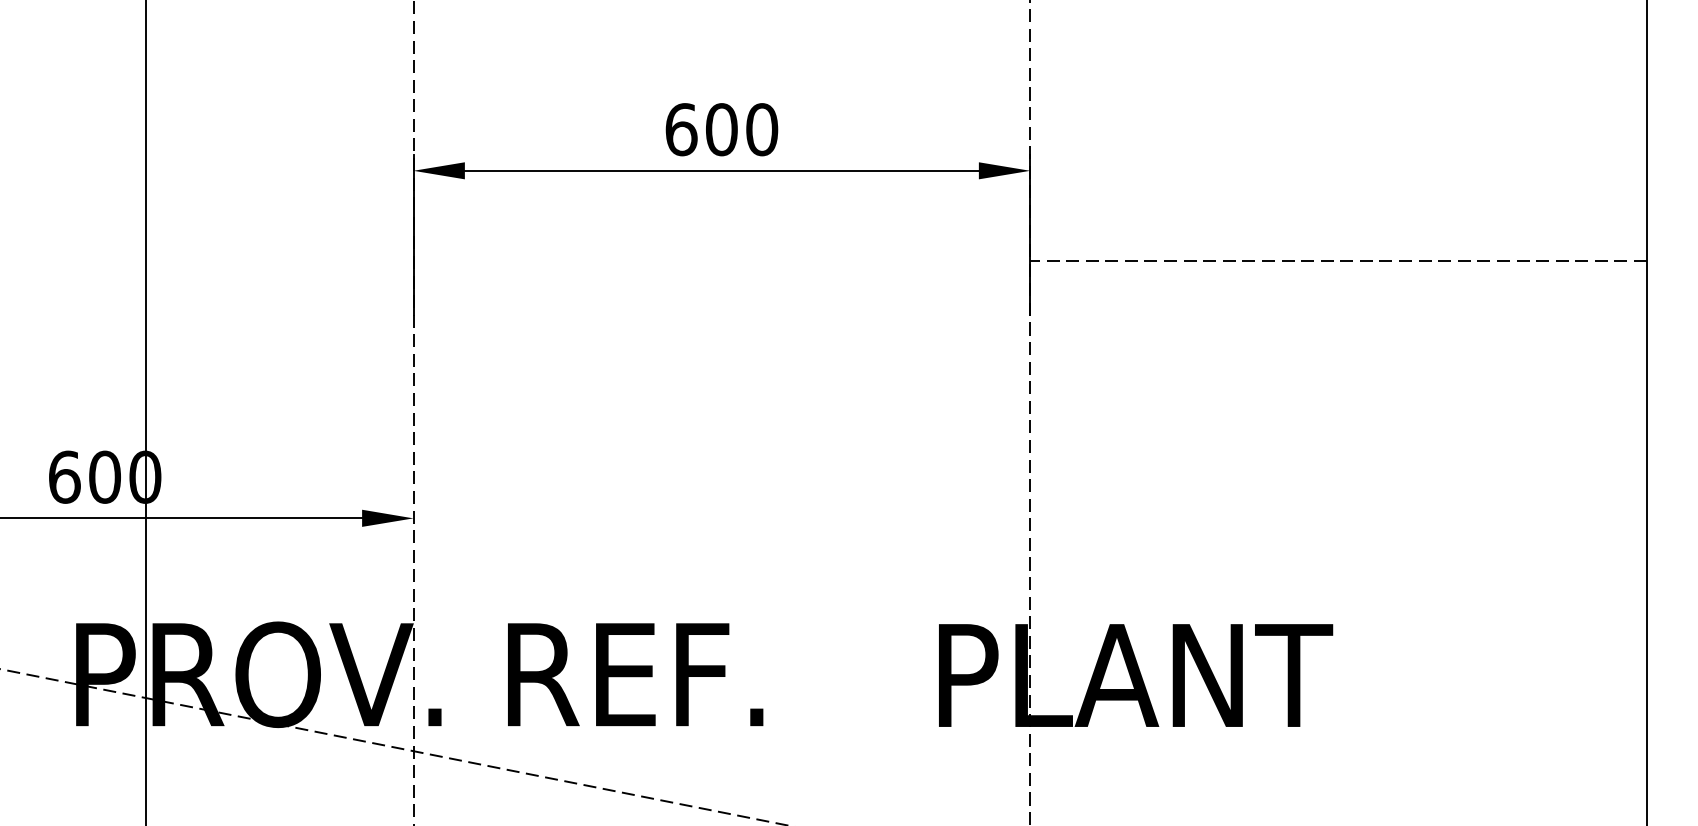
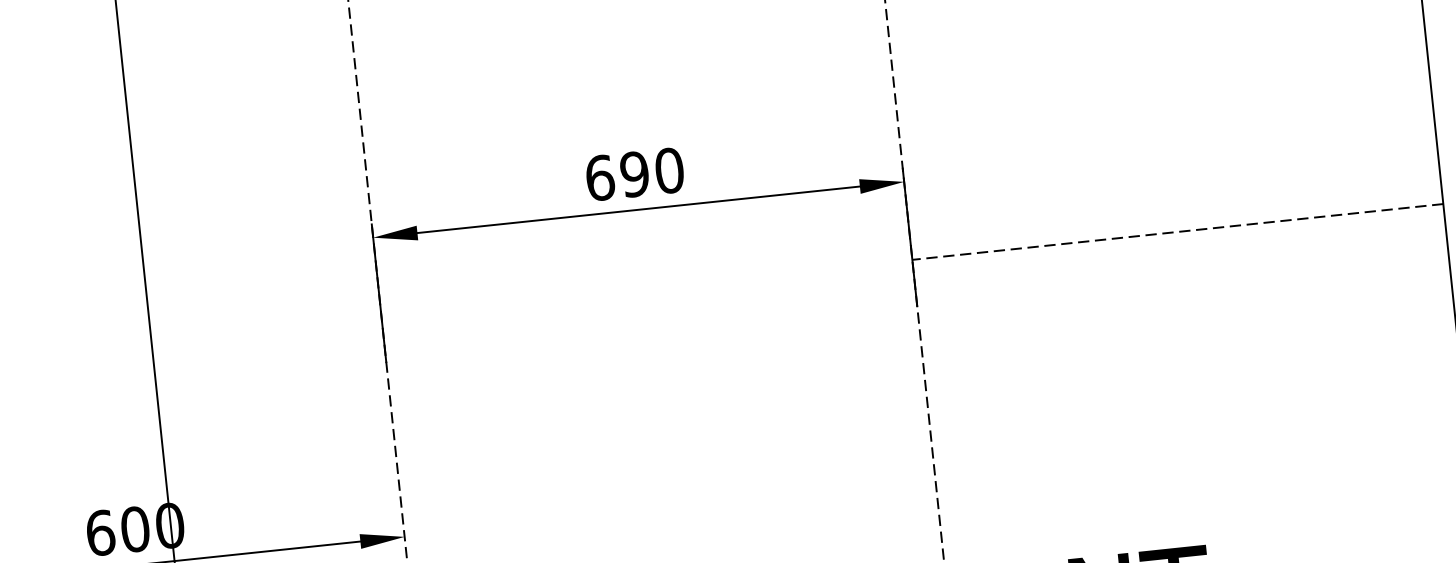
text: (721, 129) -> (634, 174), 600 -> 690

